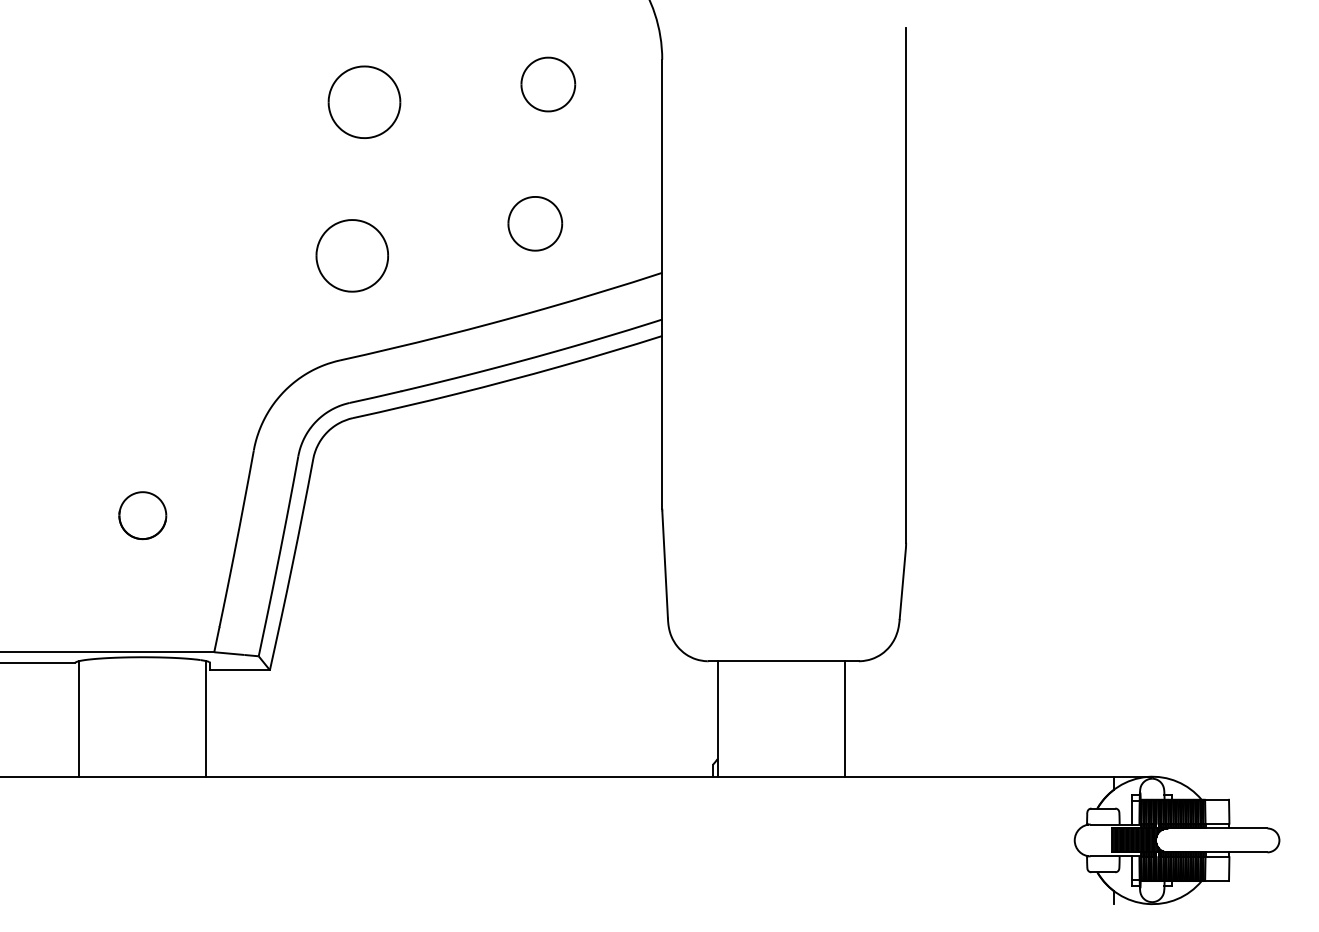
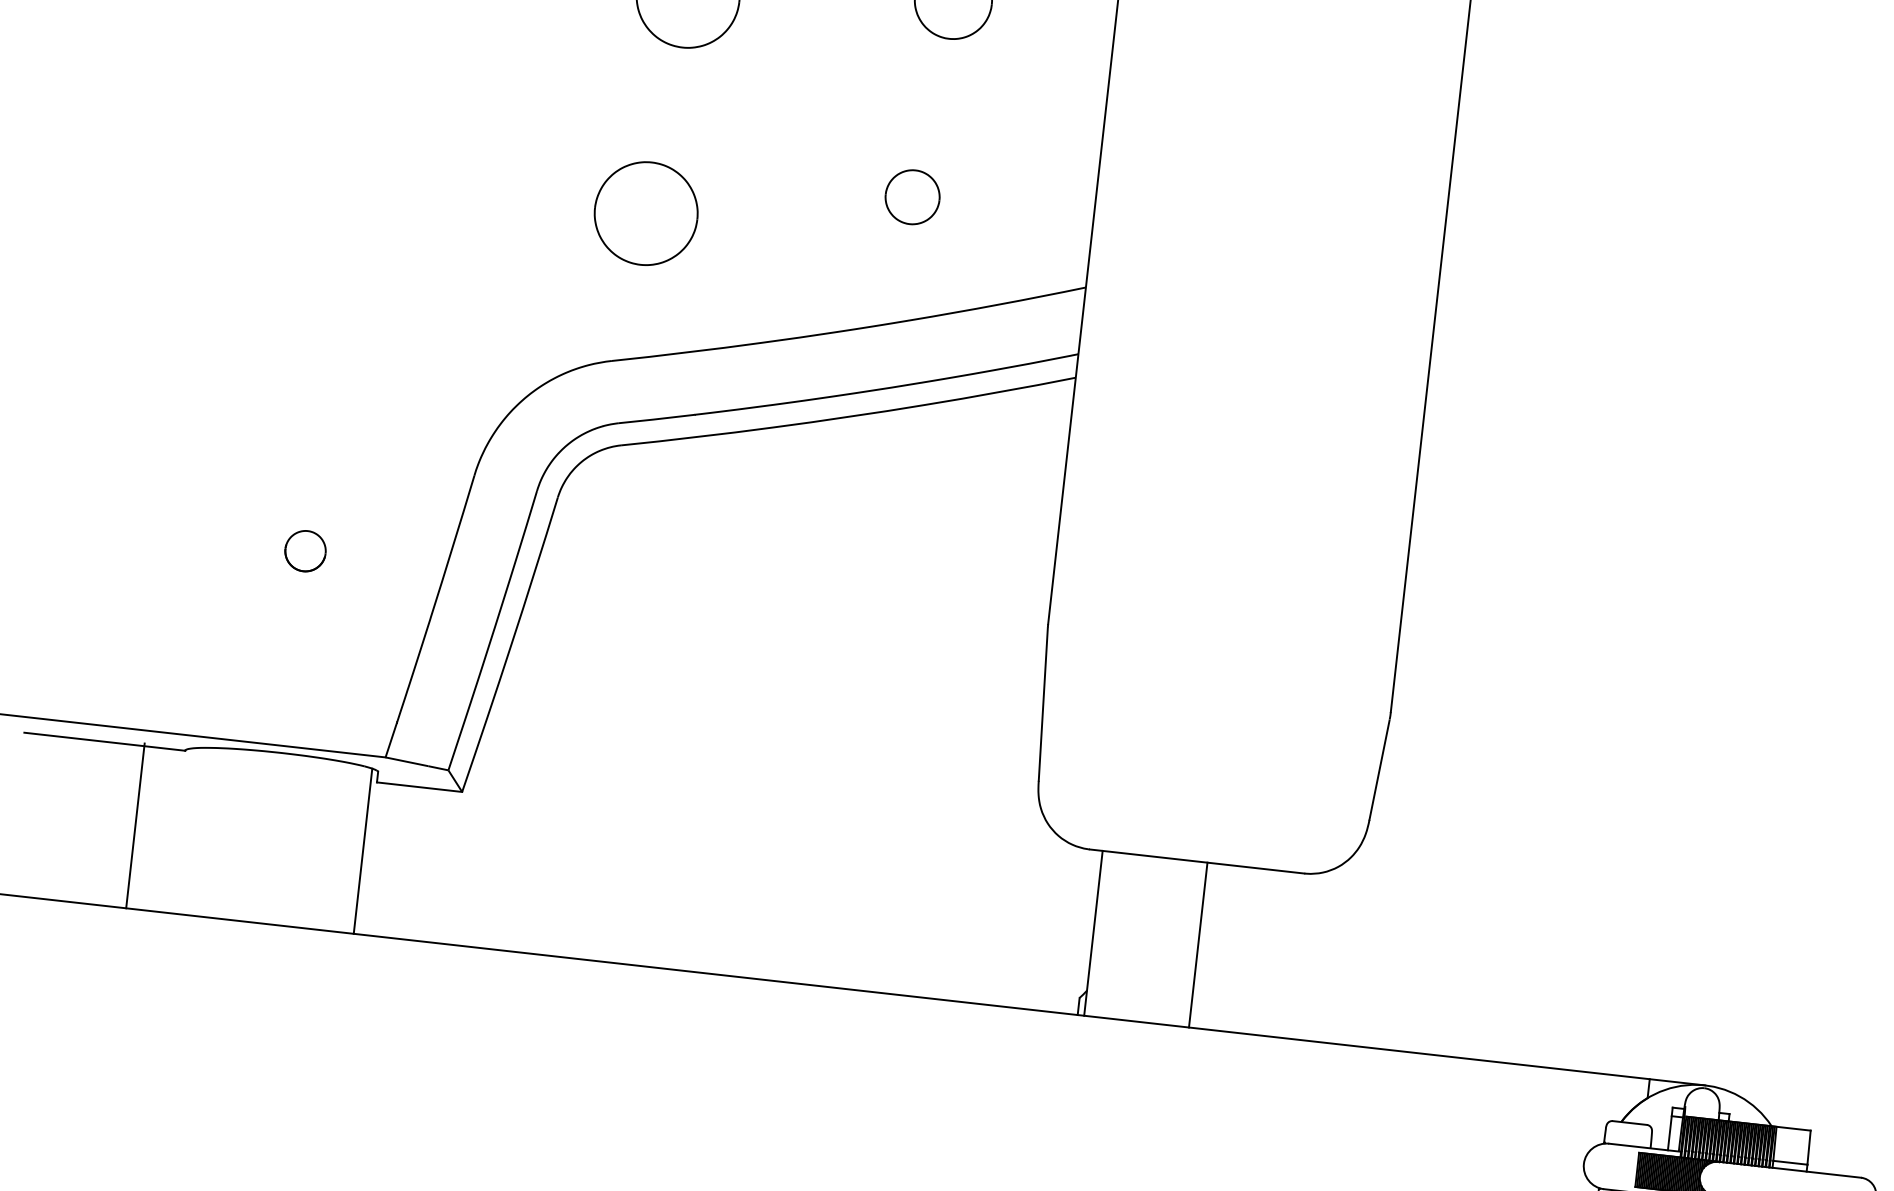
part: (535, 223) -> (912, 196), size x0.7
part: (142, 515) -> (305, 550), size x0.6
line: (78, 718) -> (135, 825), moved
line: (844, 718) -> (1197, 944), moved

